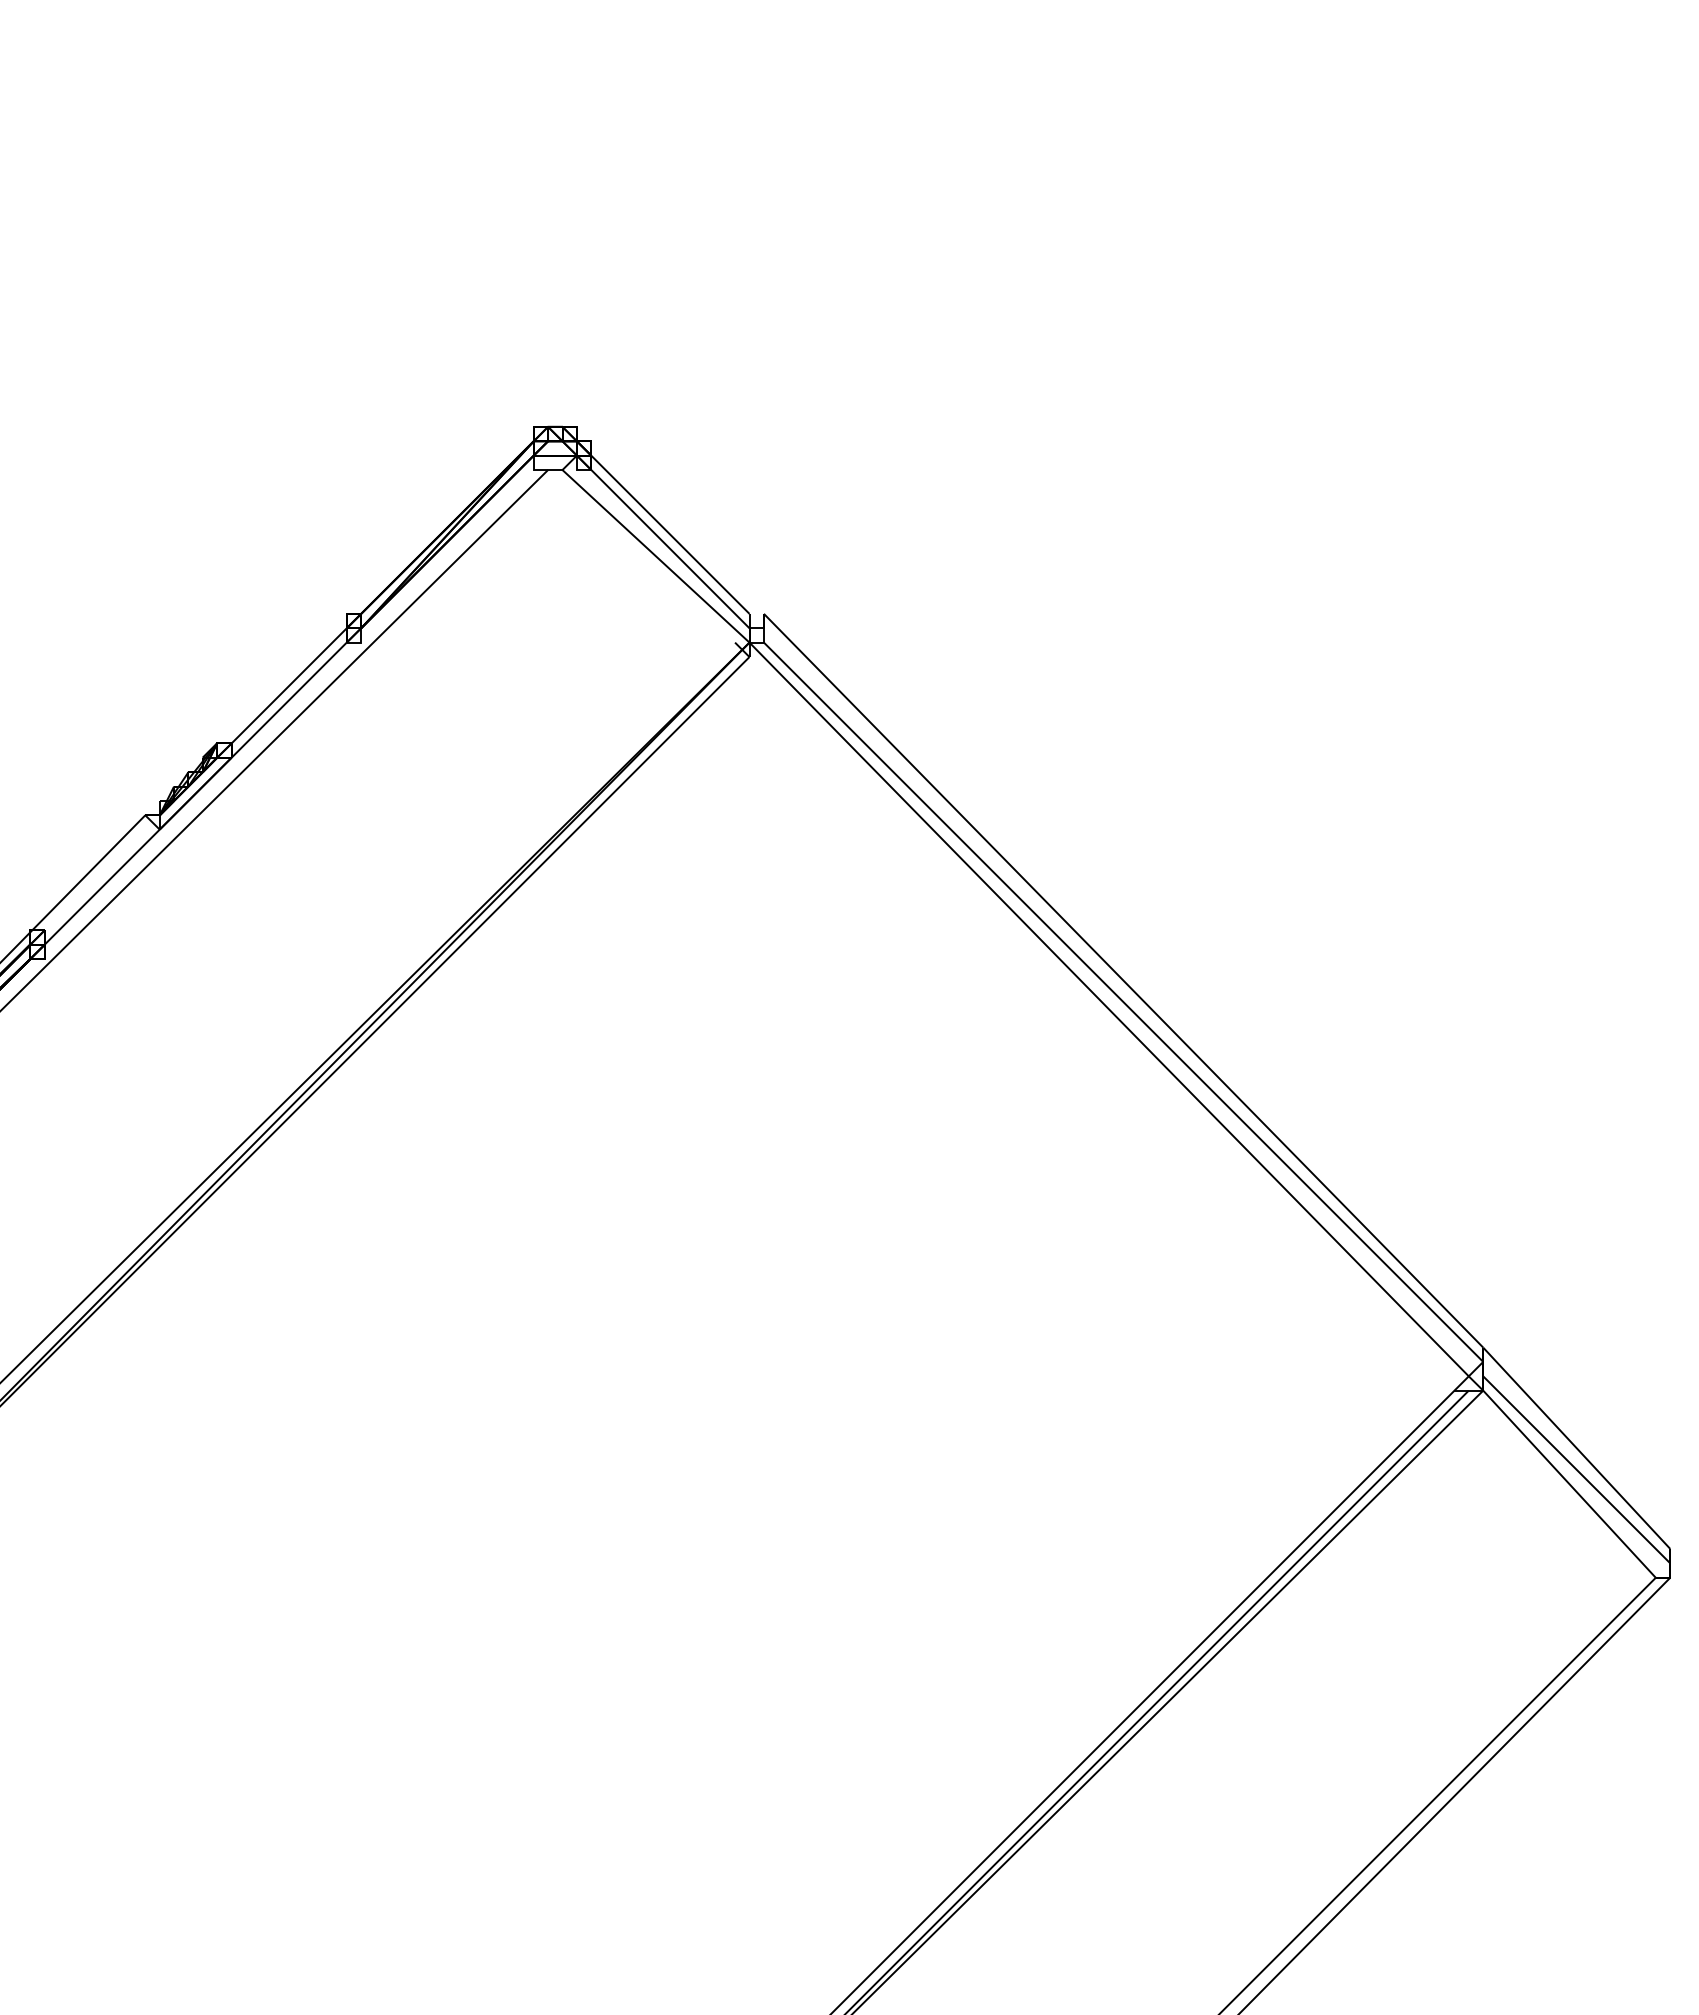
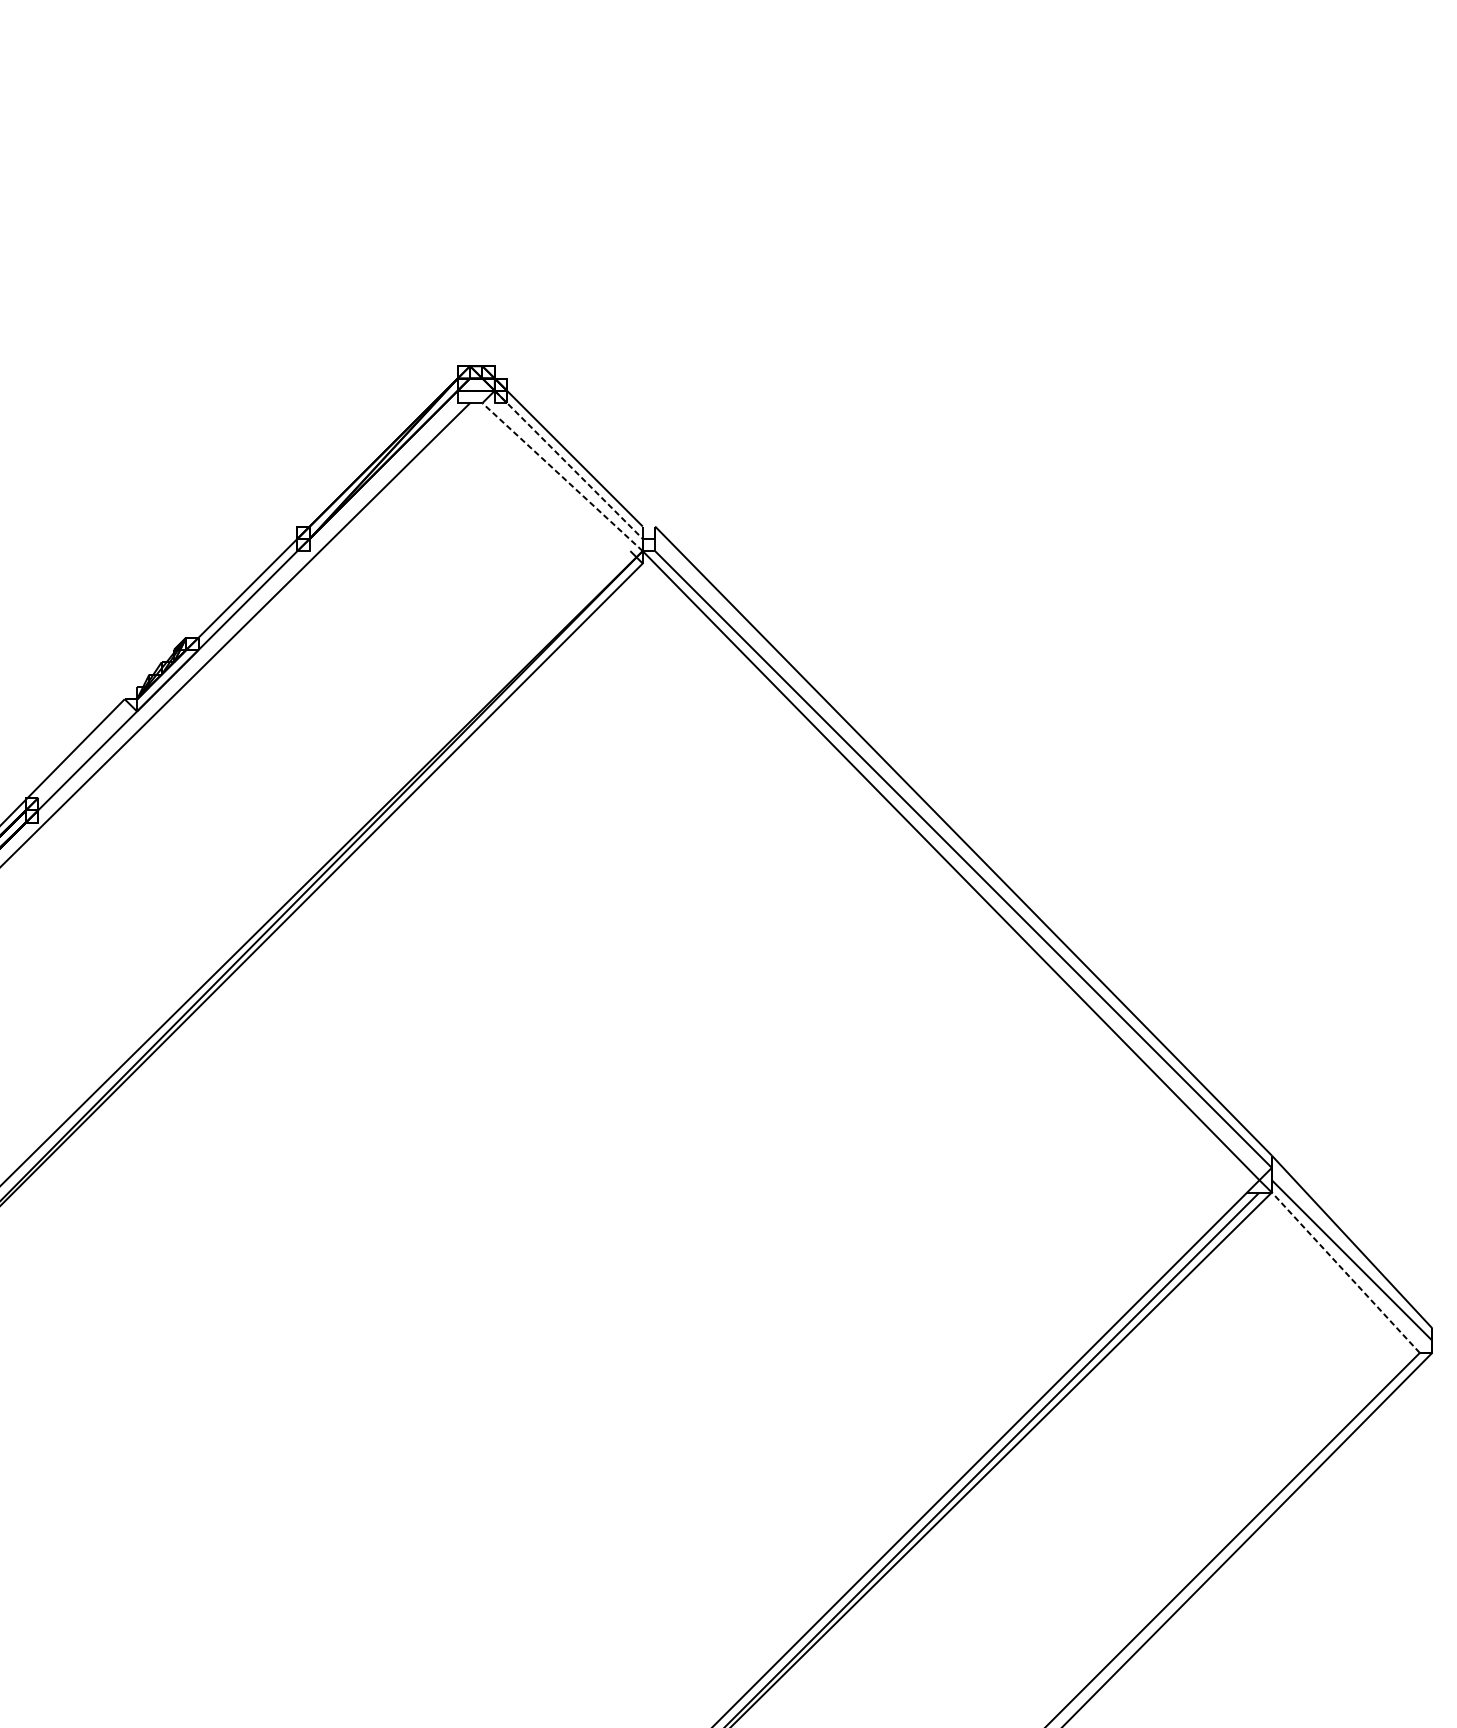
line: (663, 542) -> (569, 465), solid -> dashed
line: (655, 555) -> (562, 476), solid -> dashed
line: (1569, 1483) -> (1345, 1272), solid -> dashed

